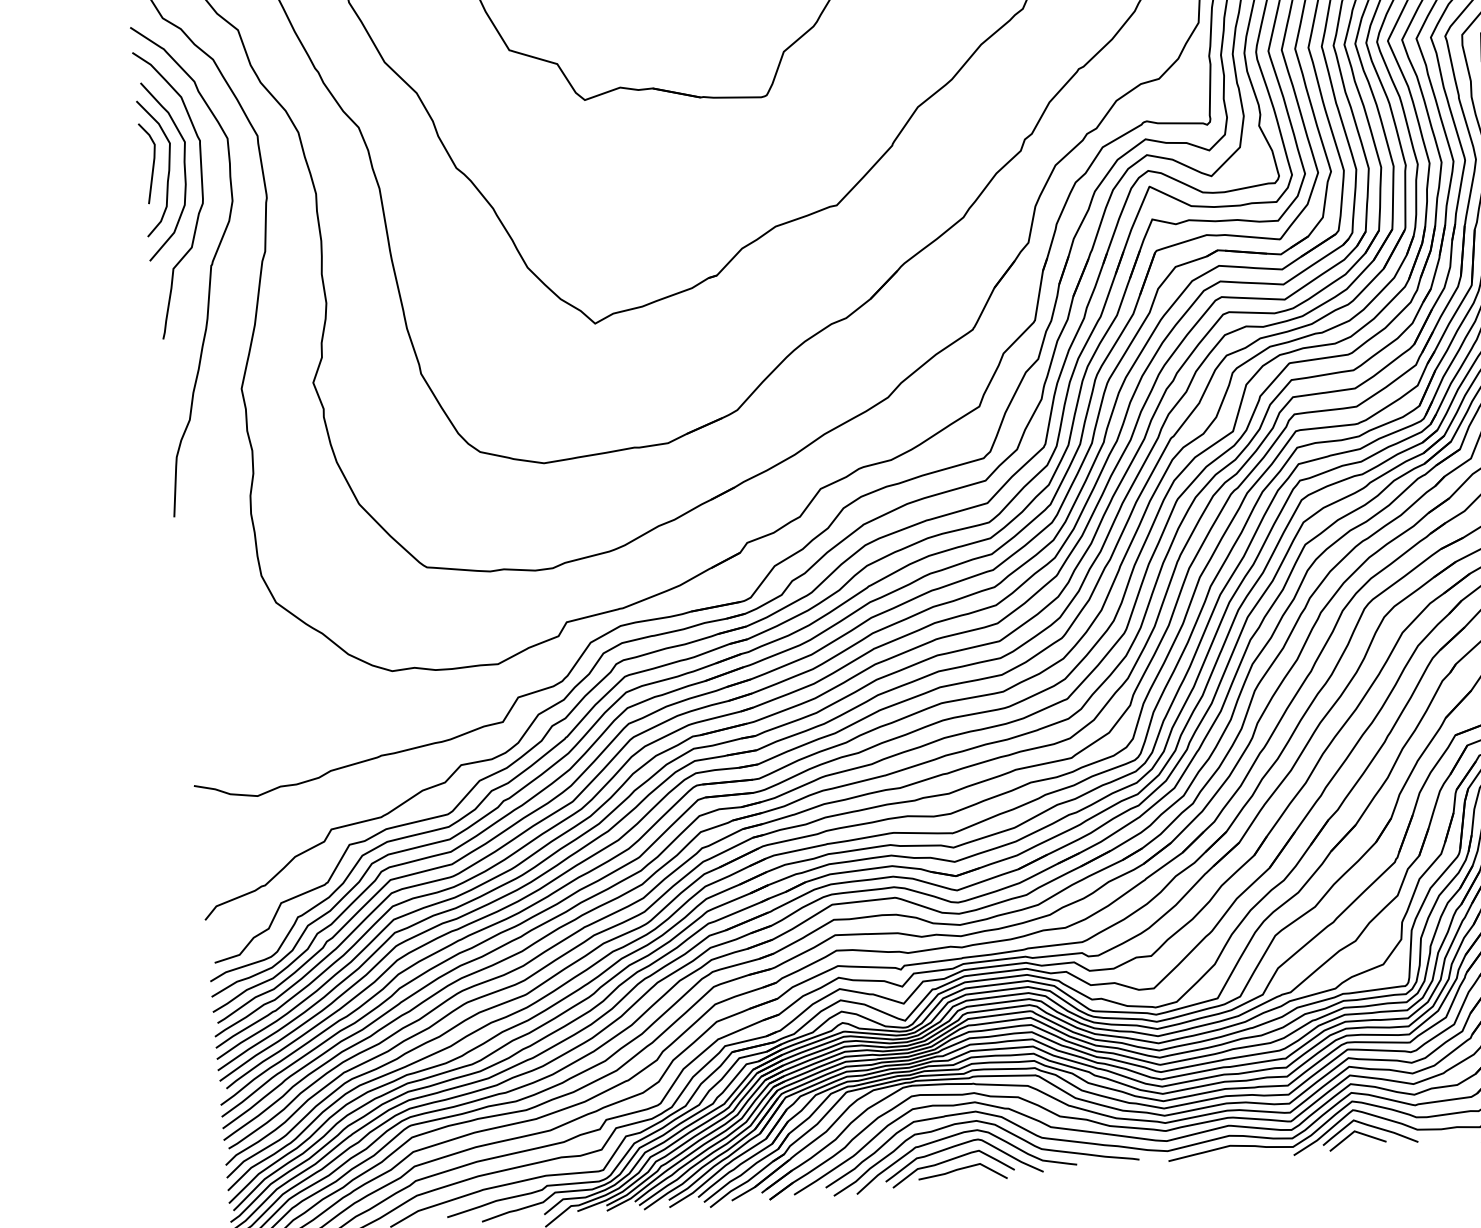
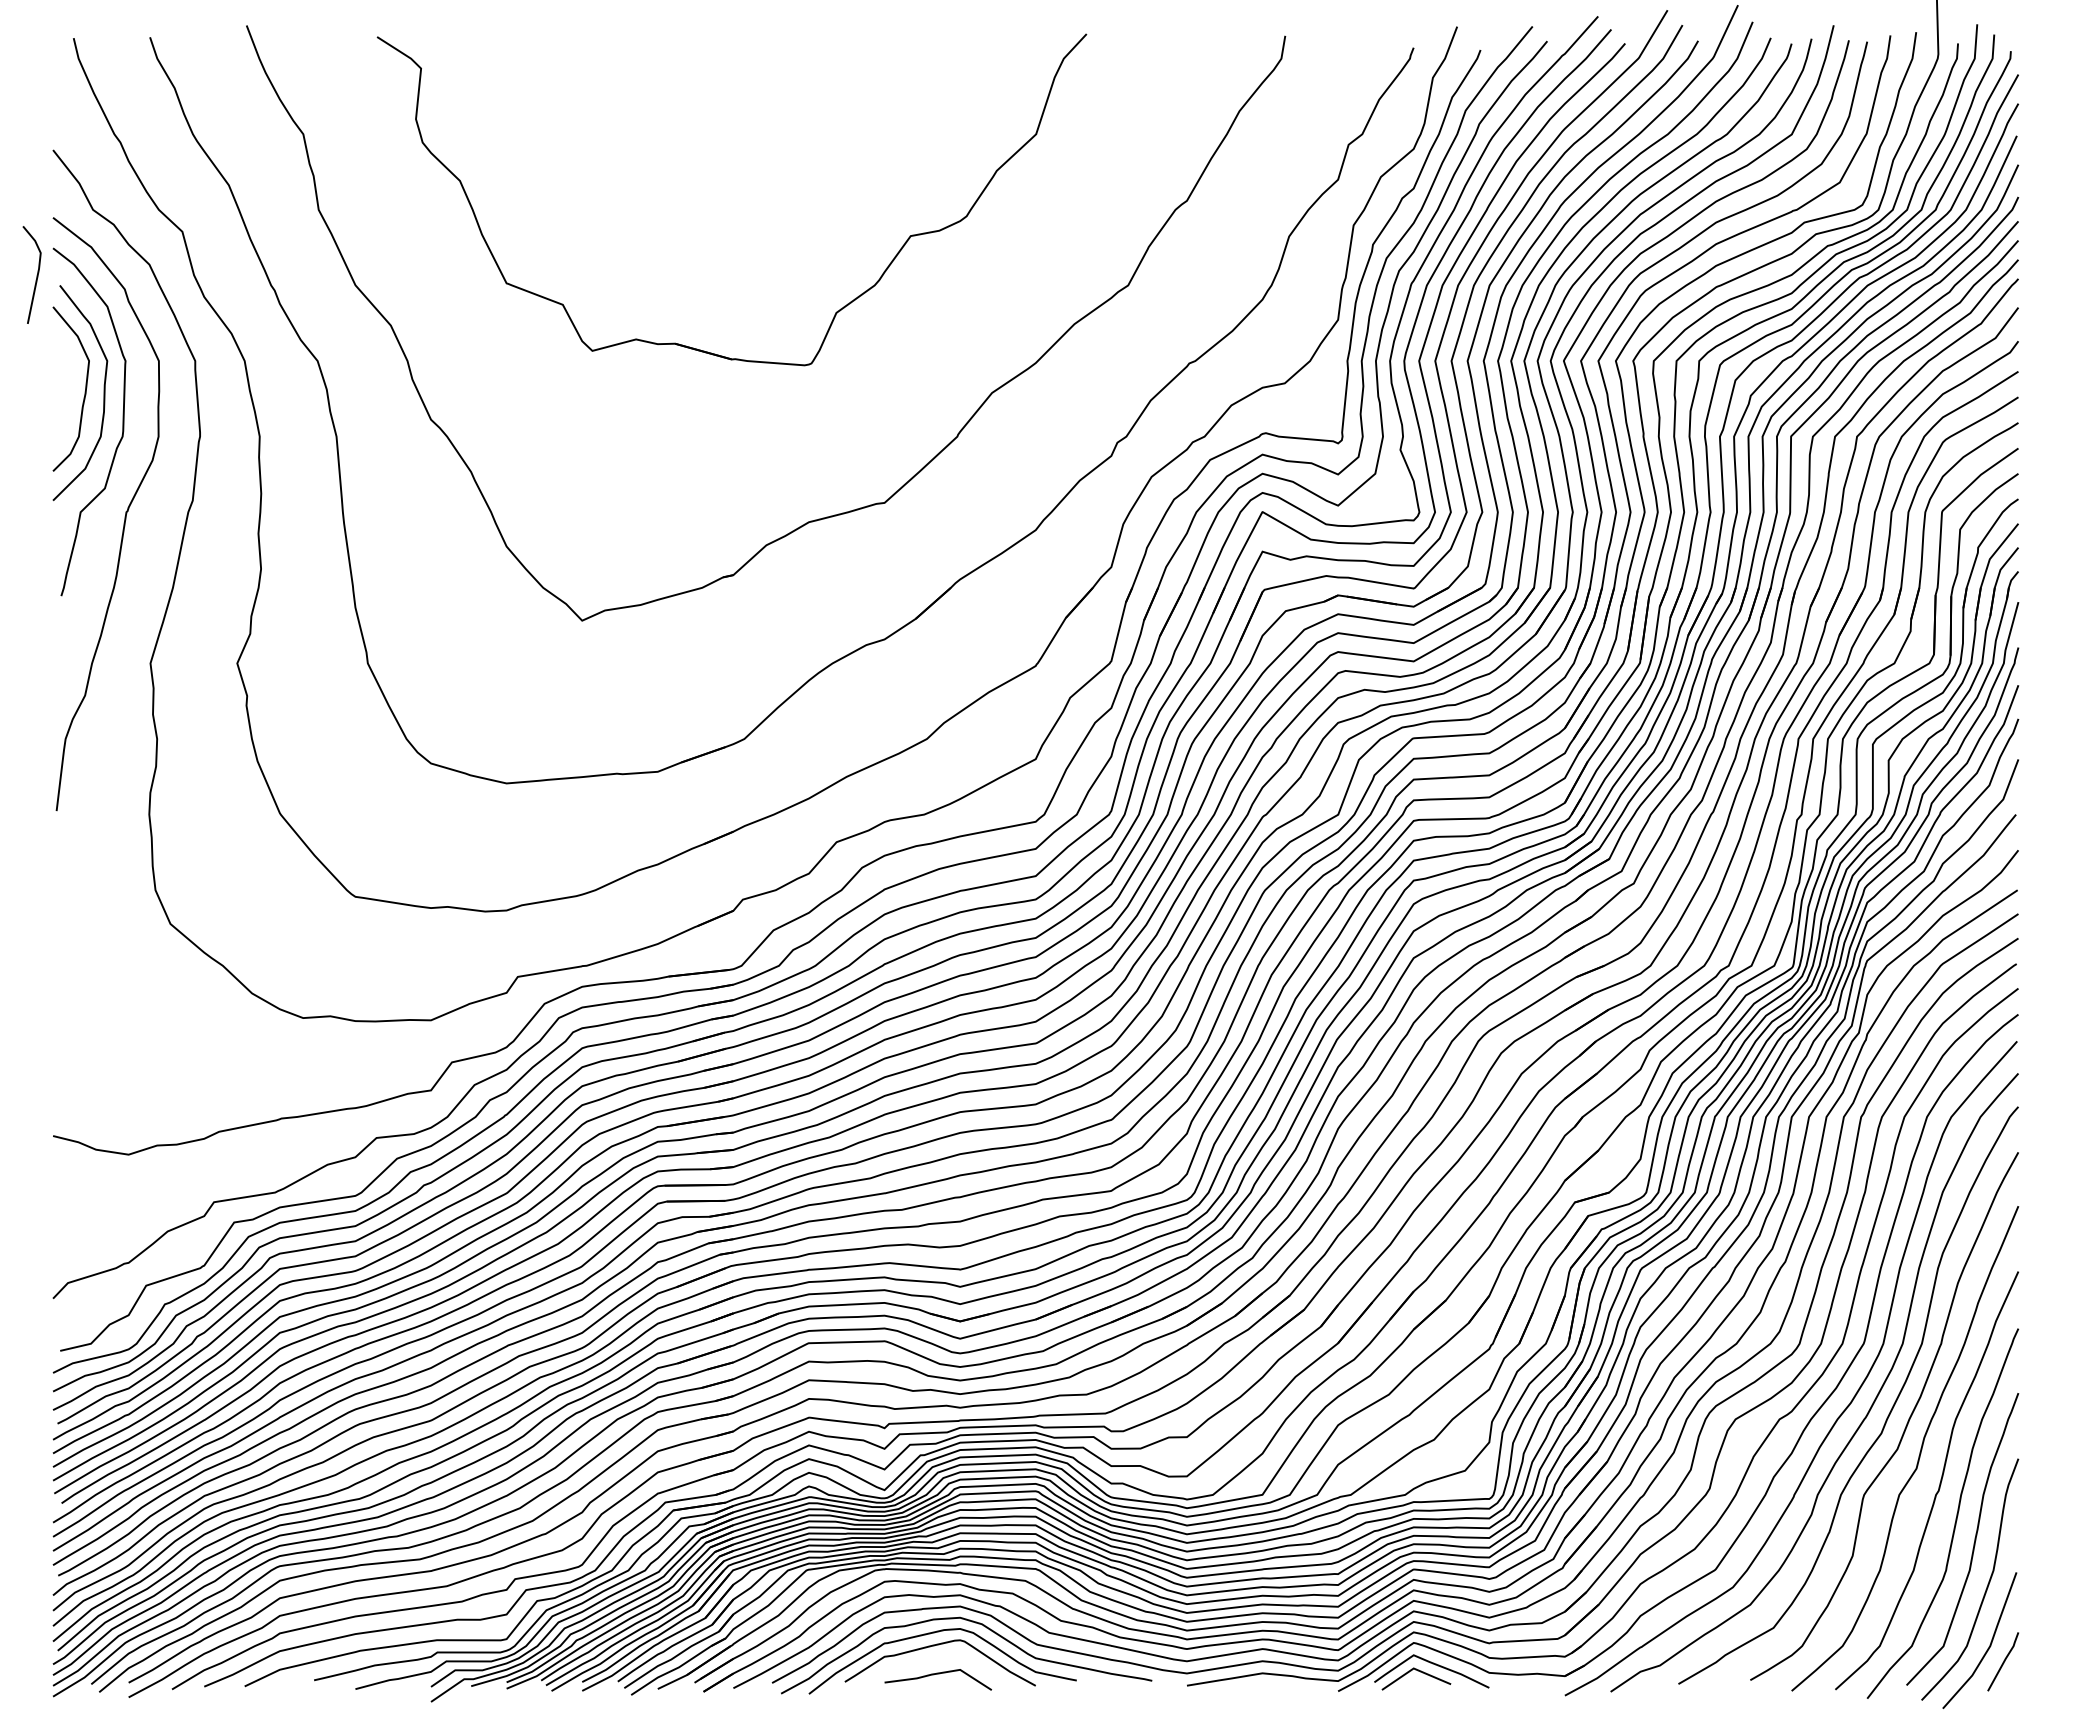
line: (152, 163) -> (36, 275), moved
curve: (949, 1161) -> (923, 1663), removed

